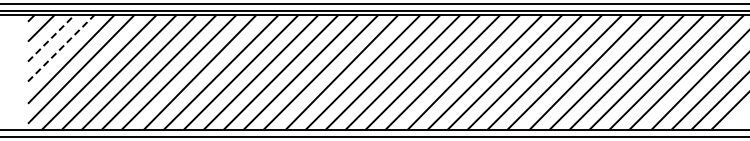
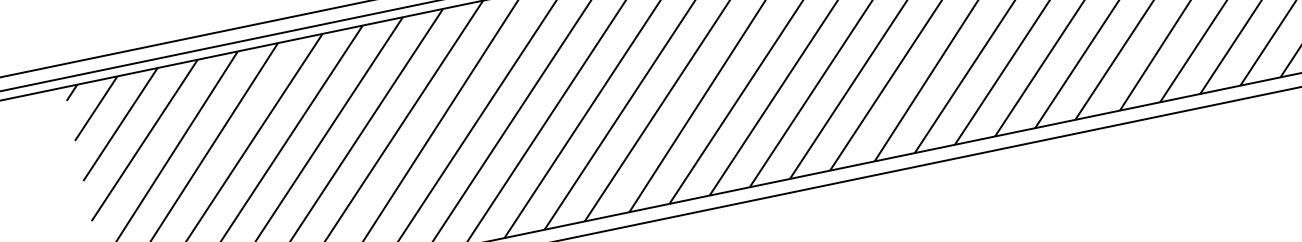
line: (51, 38) -> (120, 124), dashed -> solid
line: (61, 47) -> (144, 138), dashed -> solid

